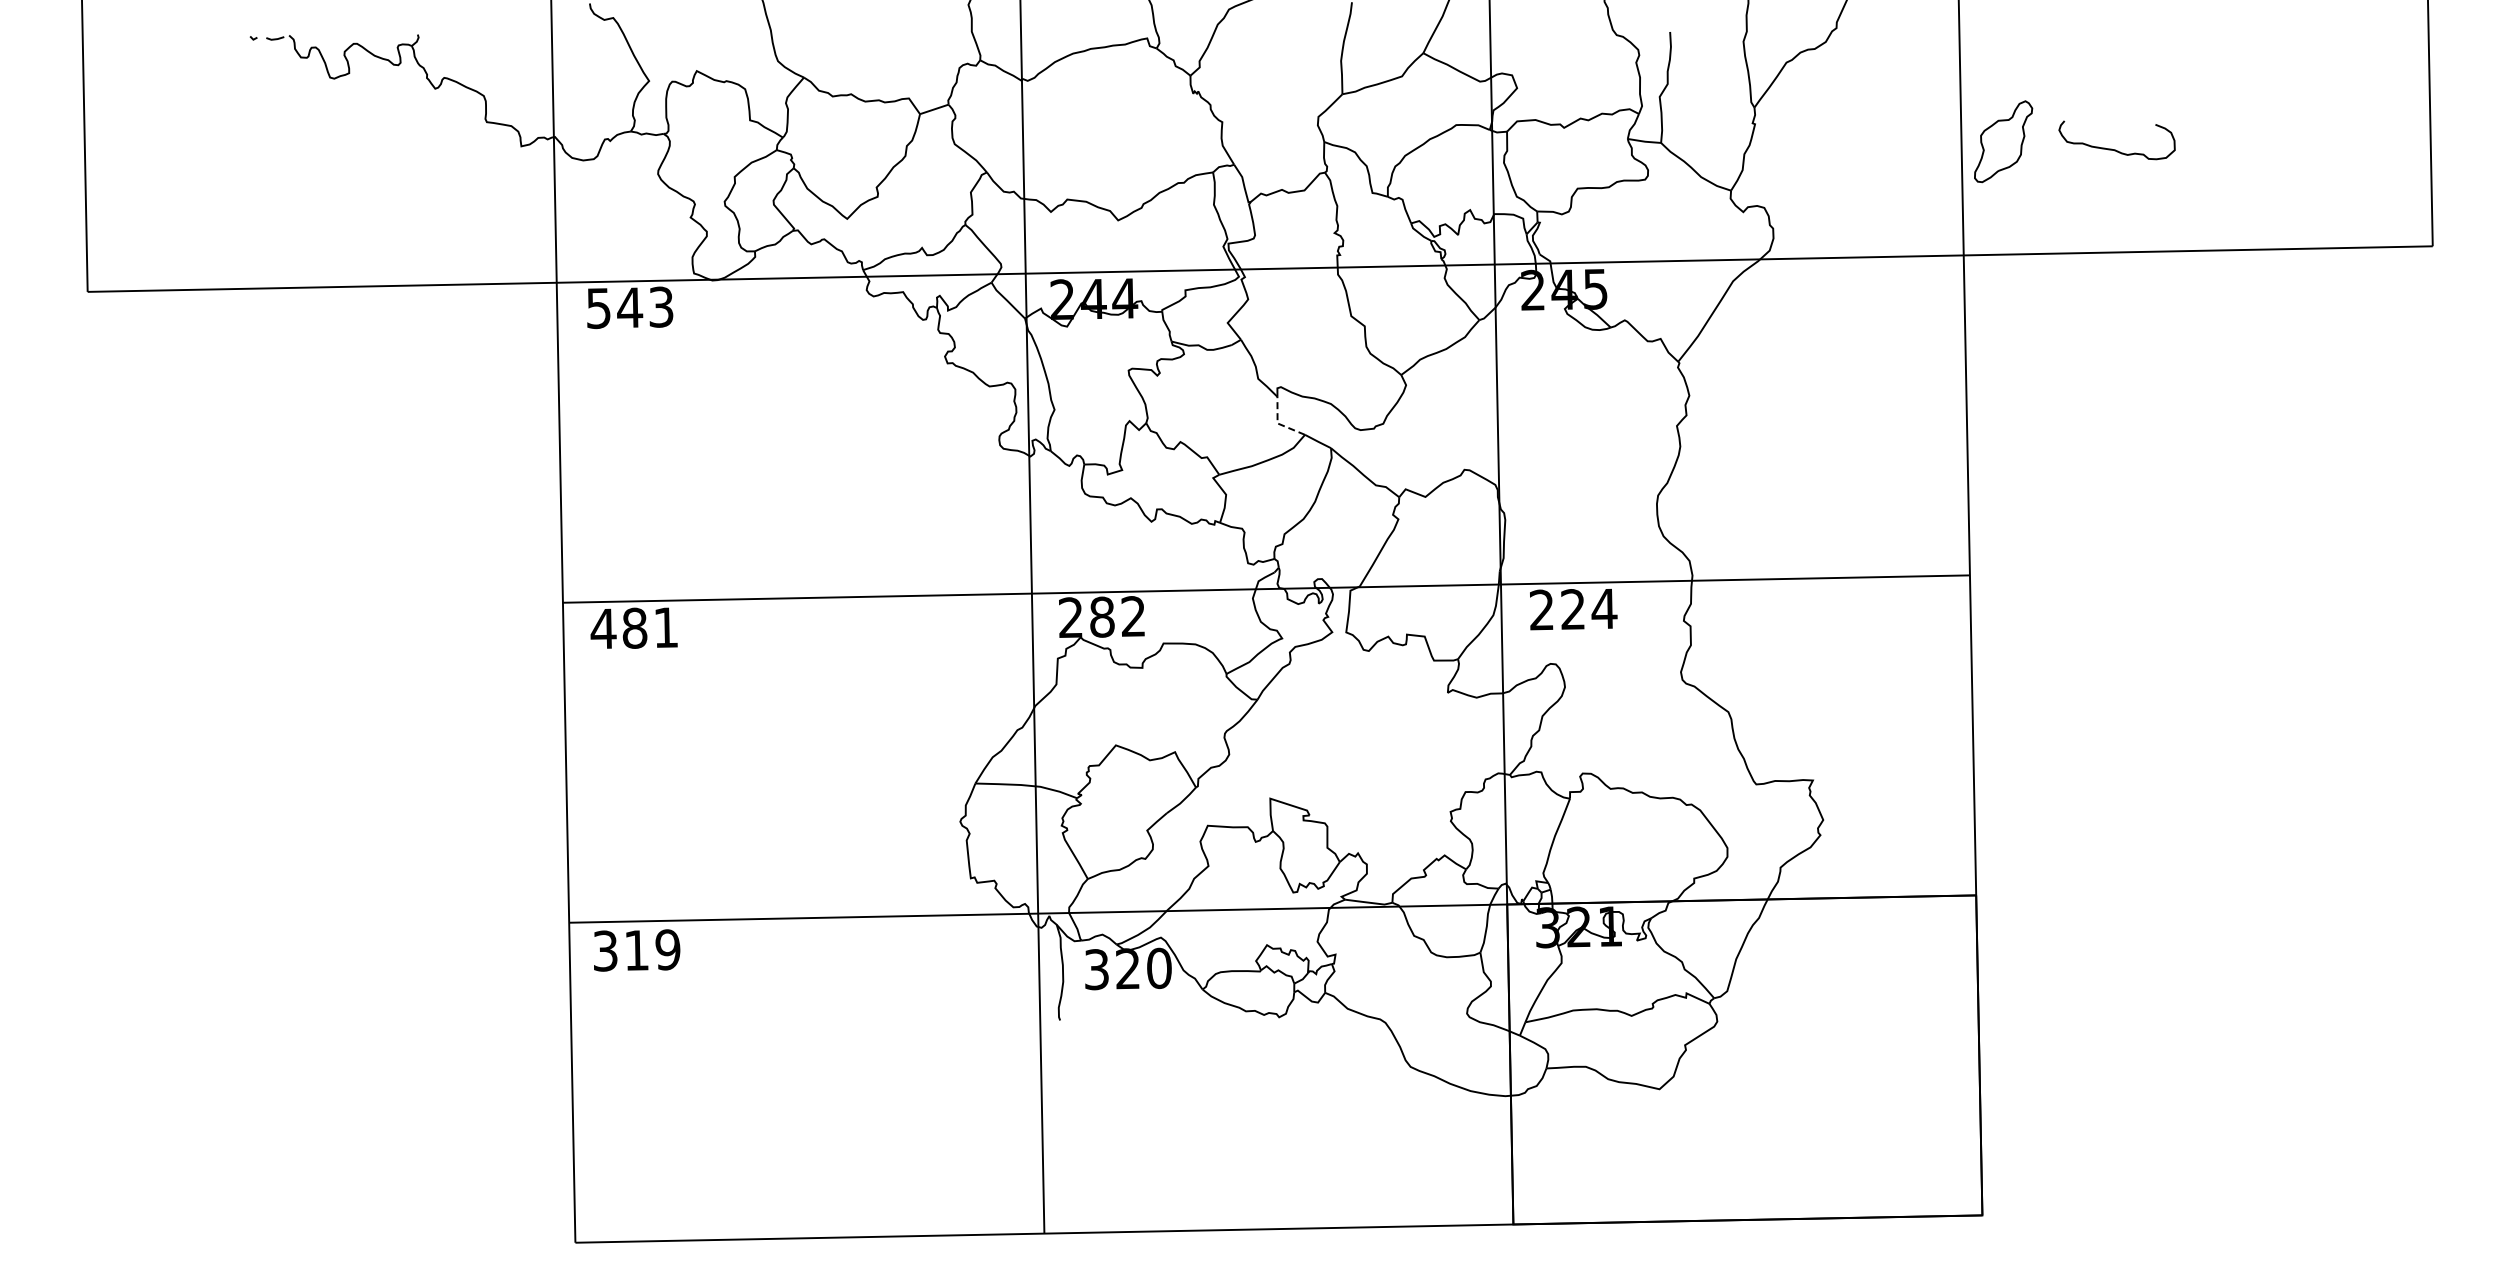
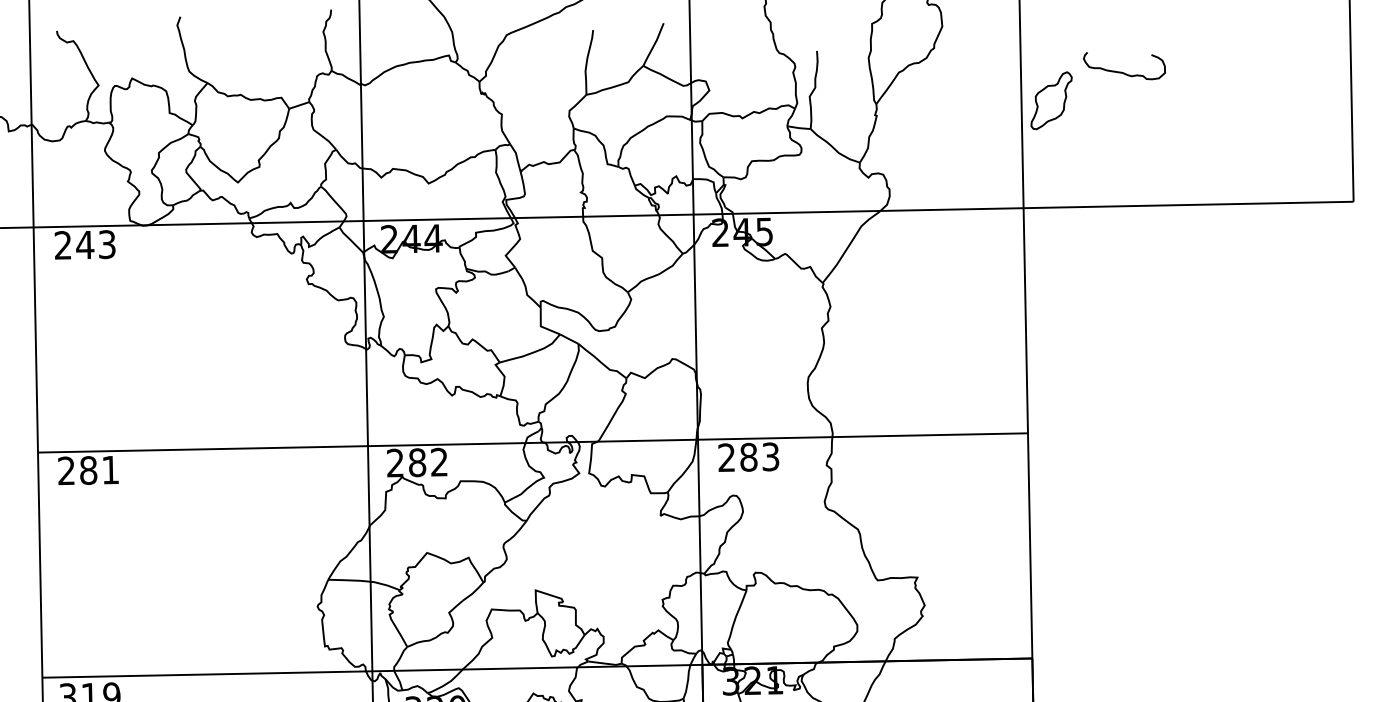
part: (2003, 141) -> (1051, 100), moved
curve: (2115, 149) -> (1123, 72), moved
text: (598, 308) -> (63, 245), 543 -> 243
line: (1278, 423) -> (541, 326), dashed -> solid
text: (1589, 609) -> (760, 457), 224 -> 283
text: (603, 628) -> (66, 470), 481 -> 281

